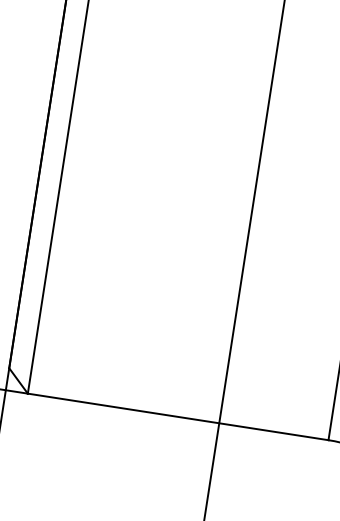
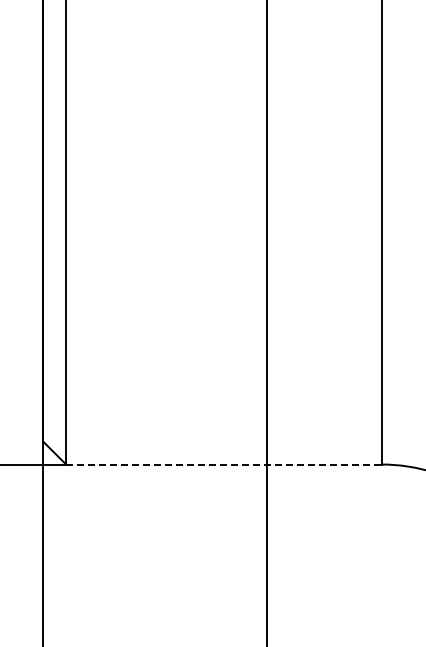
line: (177, 416) -> (223, 464), solid -> dashed

